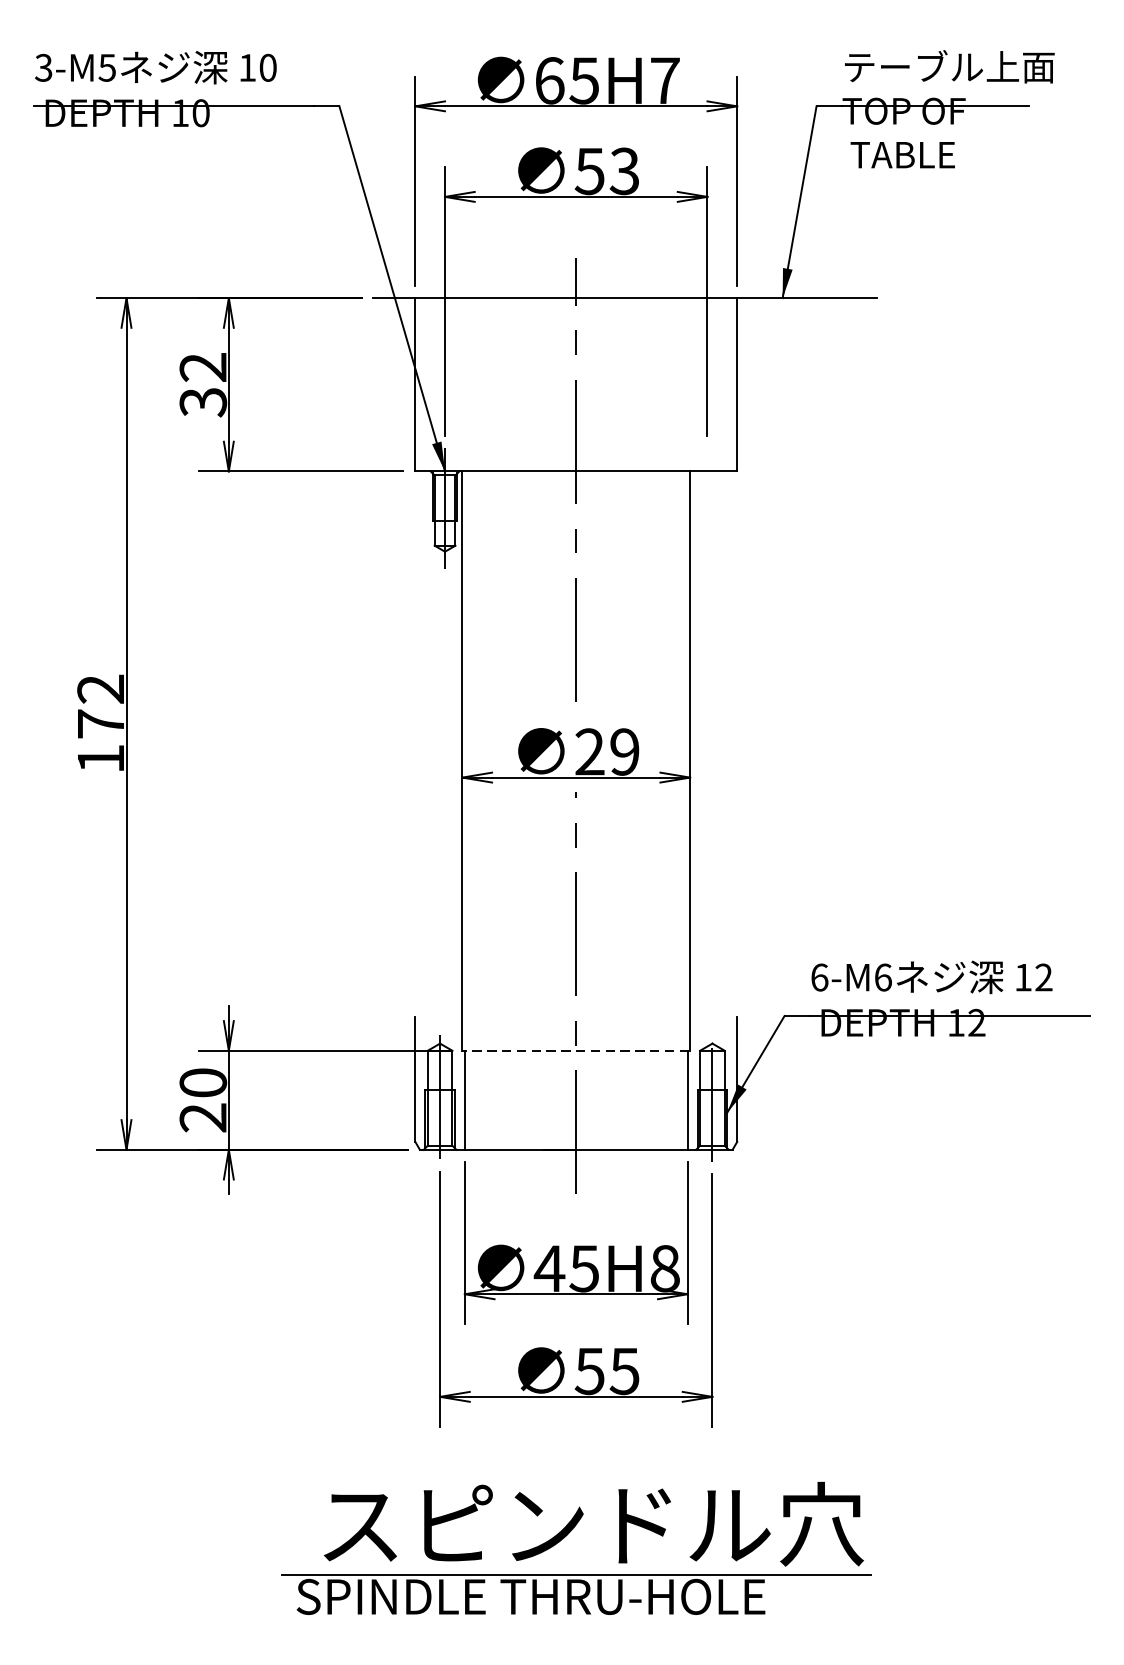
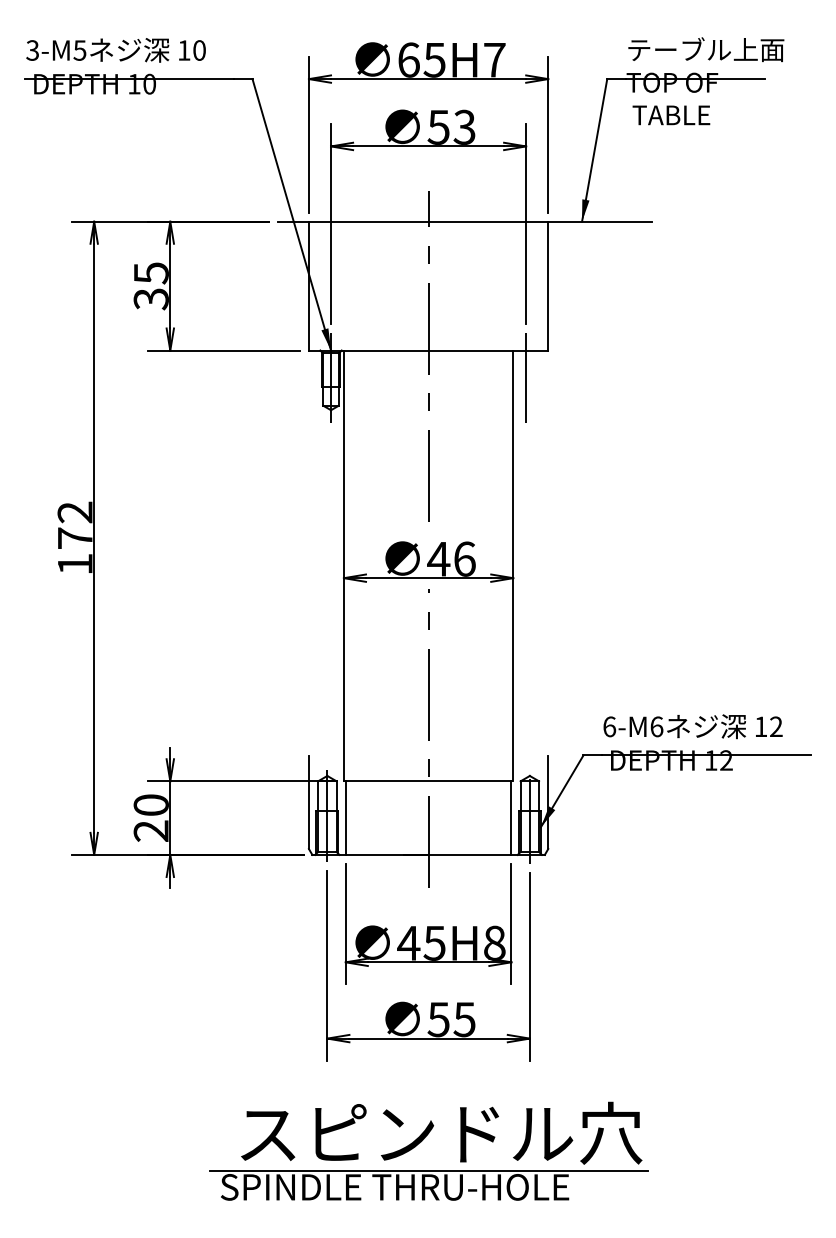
text: (202, 367) -> (150, 273), 32 -> 35
line: (707, 509) -> (526, 378), added
text: (607, 751) -> (451, 558), 29 -> 46
line: (574, 1051) -> (427, 781), dashed -> solid

